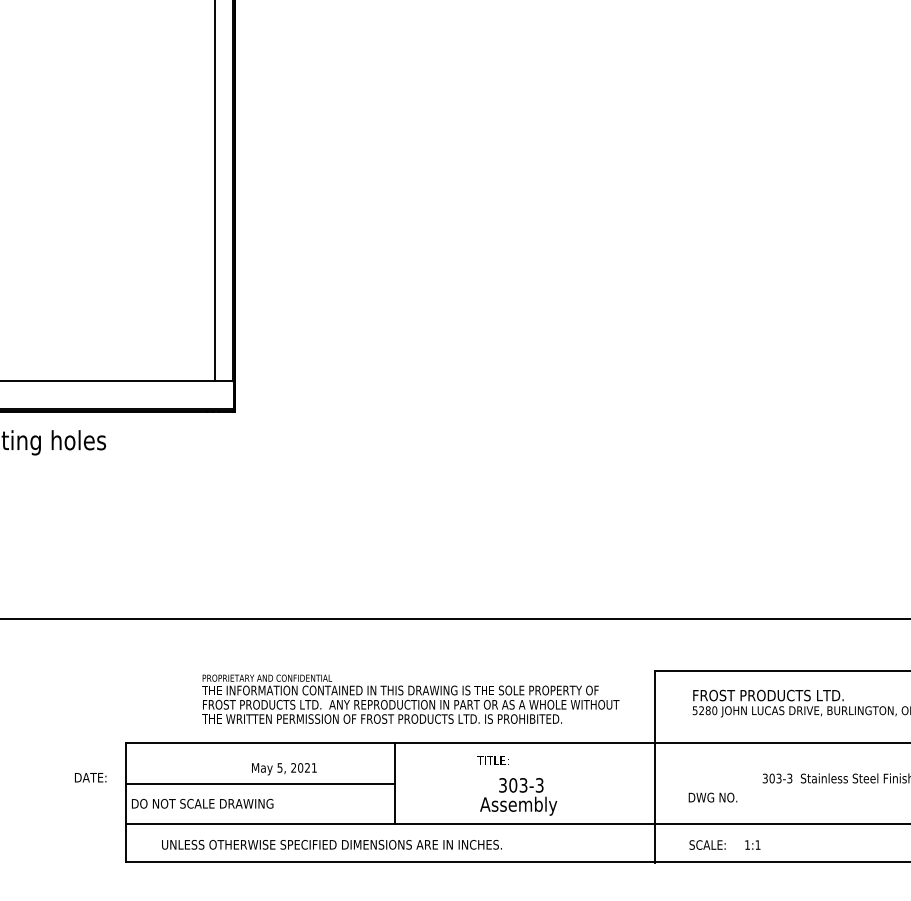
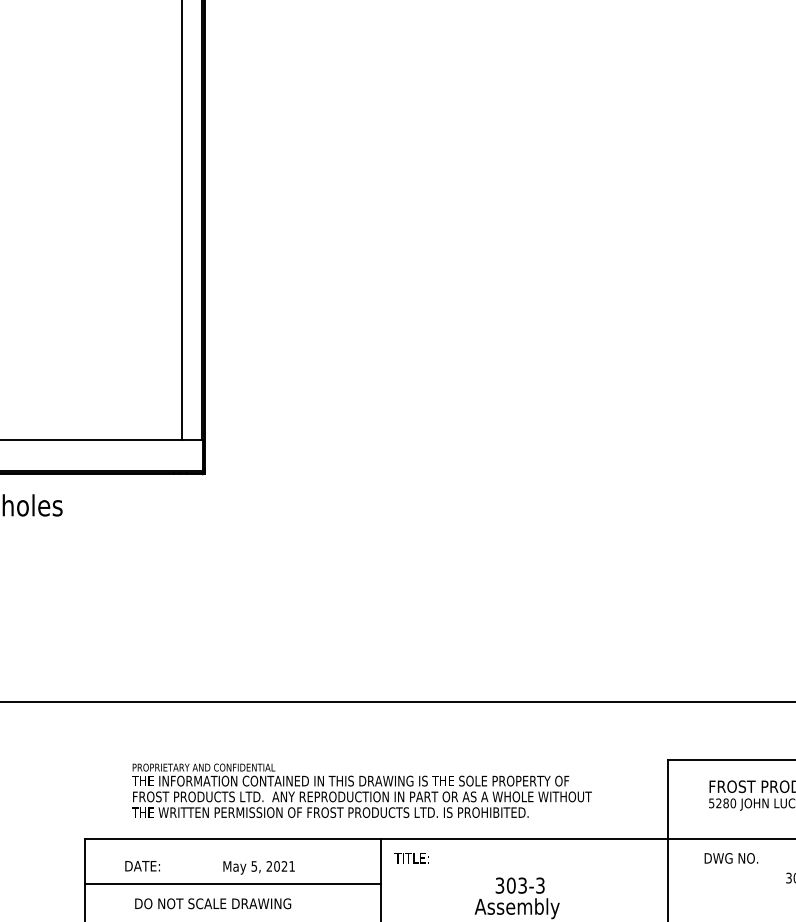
text: (410, 698) -> (361, 789), moved
text: (492, 760) -> (411, 858), moved
text: (90, 777) -> (142, 865), moved
text: (712, 797) -> (730, 858), moved
text: (202, 803) -> (212, 903), moved

